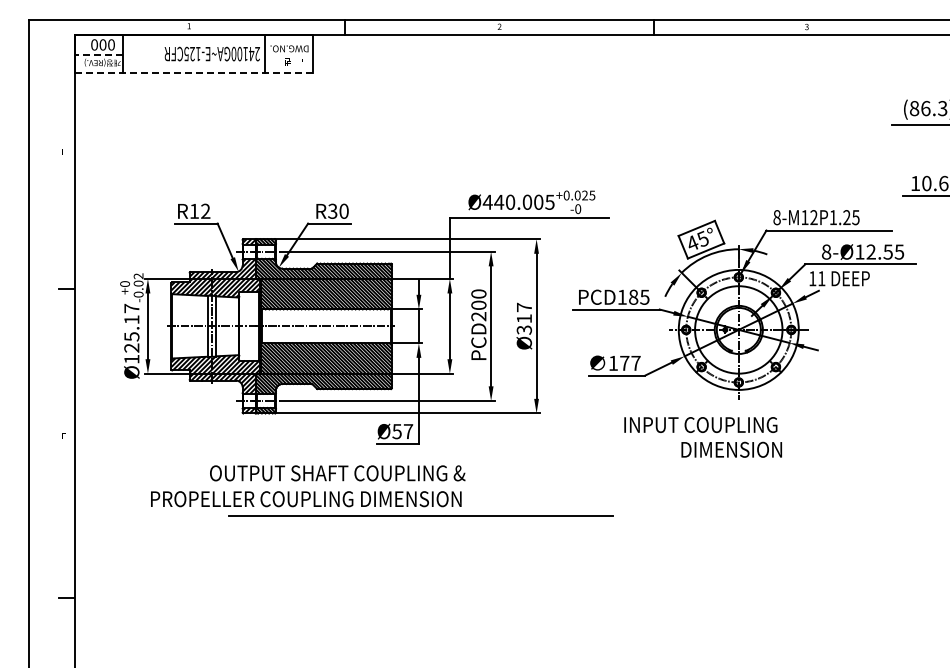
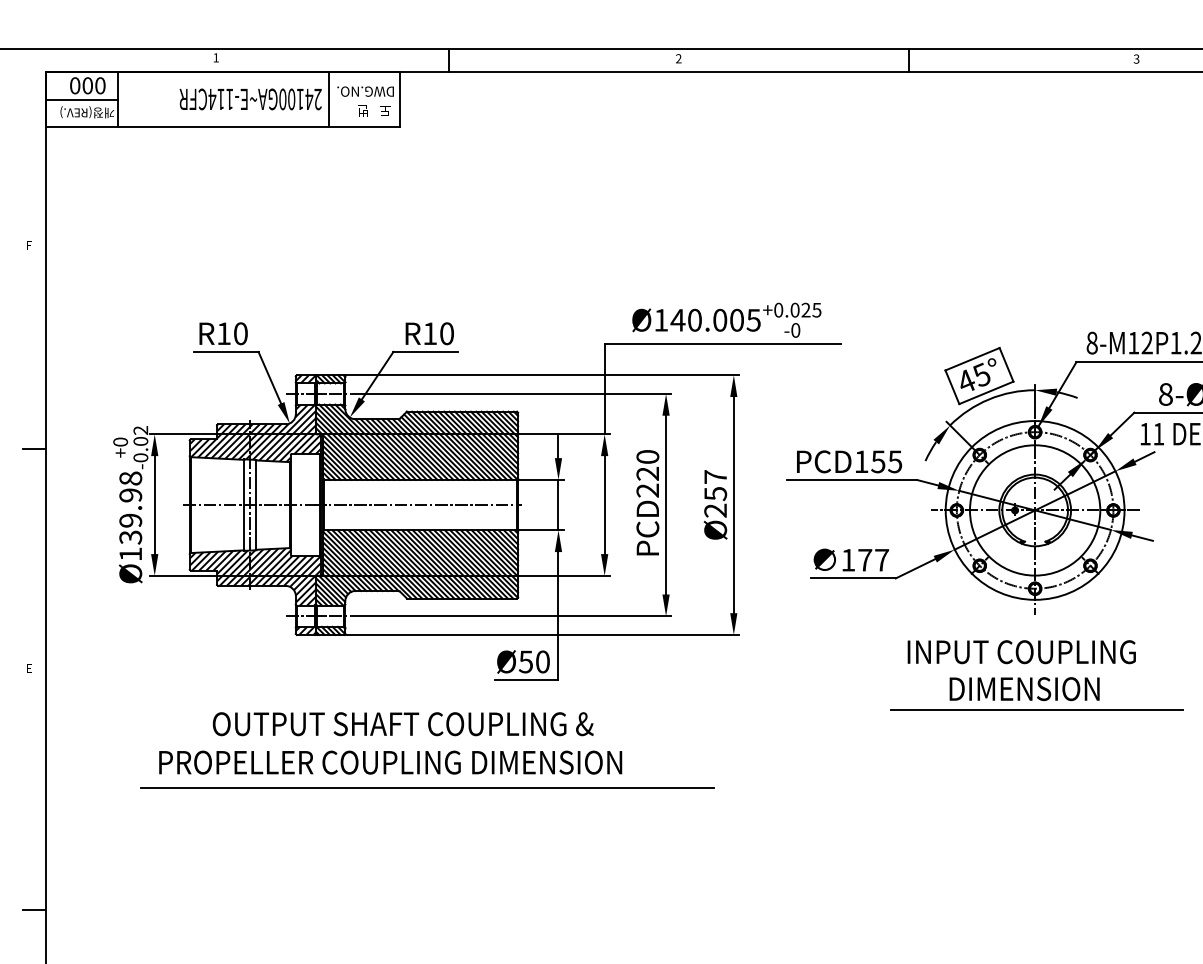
text: (189, 53) -> (216, 98), 24100GA~E-125CFR -> 24100GA~E-114CFR
line: (98, 54) -> (81, 100), dashed -> solid
line: (193, 72) -> (222, 126), dashed -> solid
text: (487, 201) -> (660, 319), Ø440.005 -> Ø140.005
text: (205, 210) -> (240, 332), R12 -> R10
text: (332, 210) -> (429, 332), R30 -> R10
text: (633, 296) -> (878, 460), PCD185 -> PCD155
text: (478, 304) -> (647, 472), PCD200 -> PCD220
text: (524, 324) -> (715, 502), Ø317 -> Ø257
text: (131, 327) -> (130, 506), Ø125.17 -> Ø139.98
text: (700, 424) -> (1021, 651), moved
text: (408, 431) -> (542, 661), Ø57 -> Ø50
line: (740, 463) -> (1037, 709), added
text: (337, 473) -> (402, 724), moved
line: (420, 515) -> (426, 786), moved

